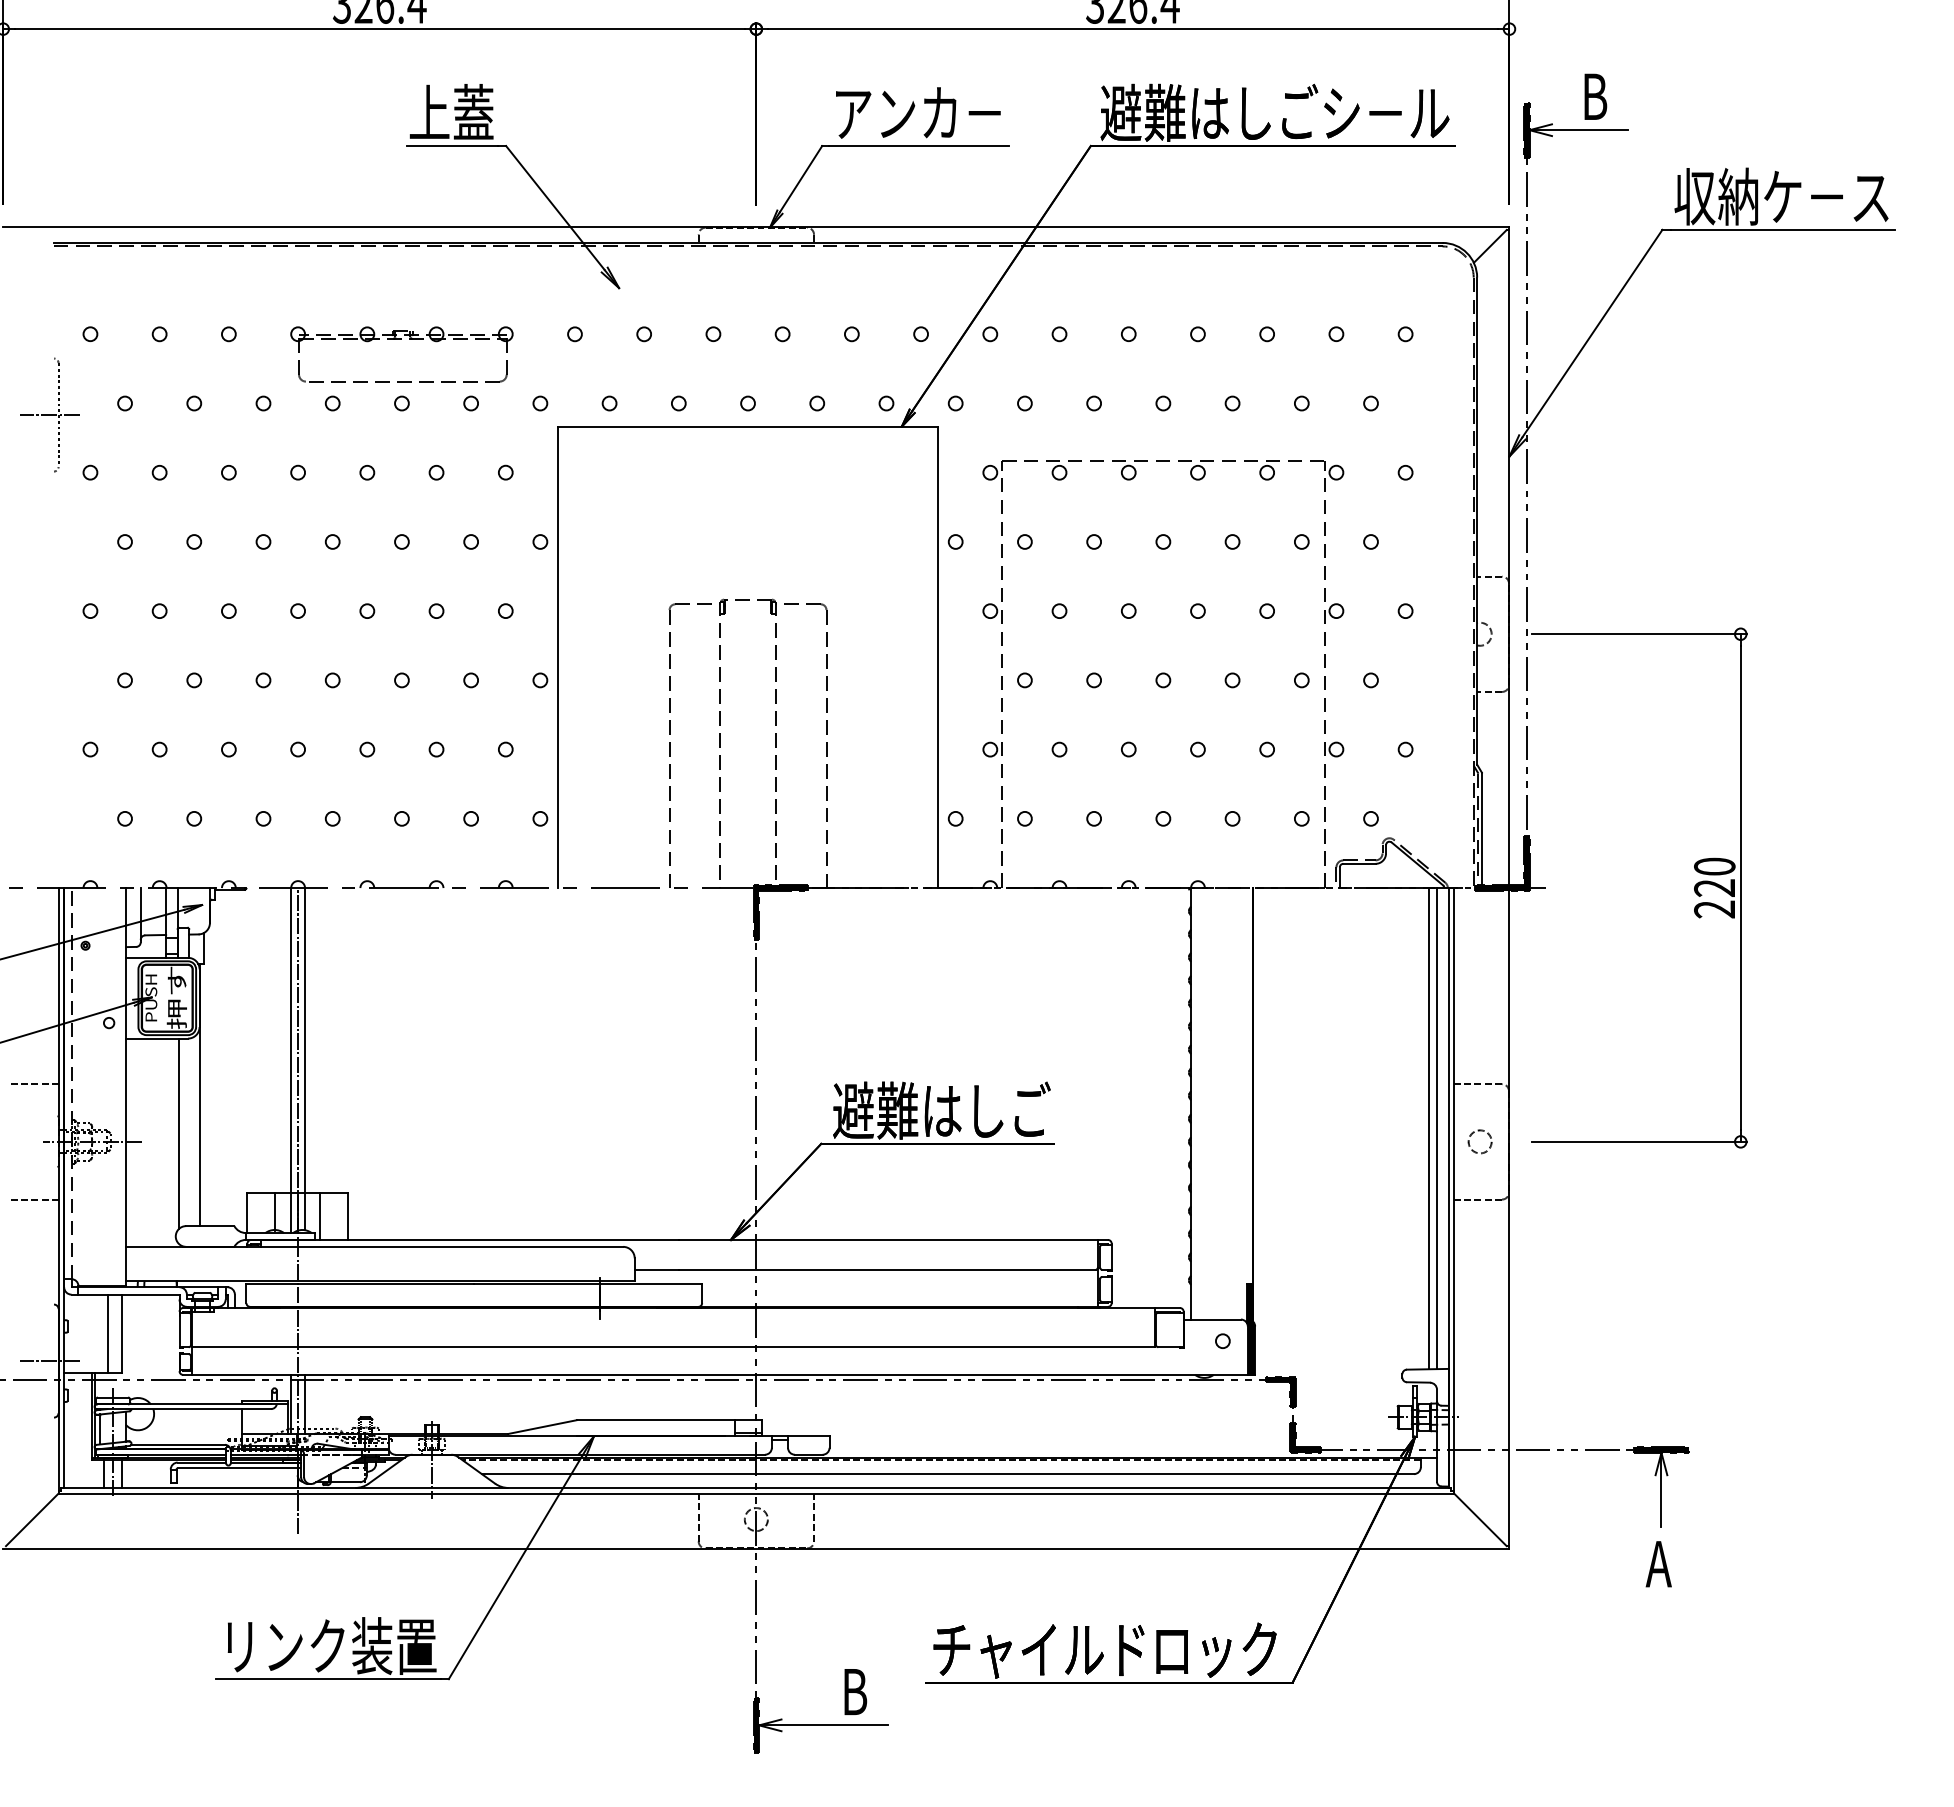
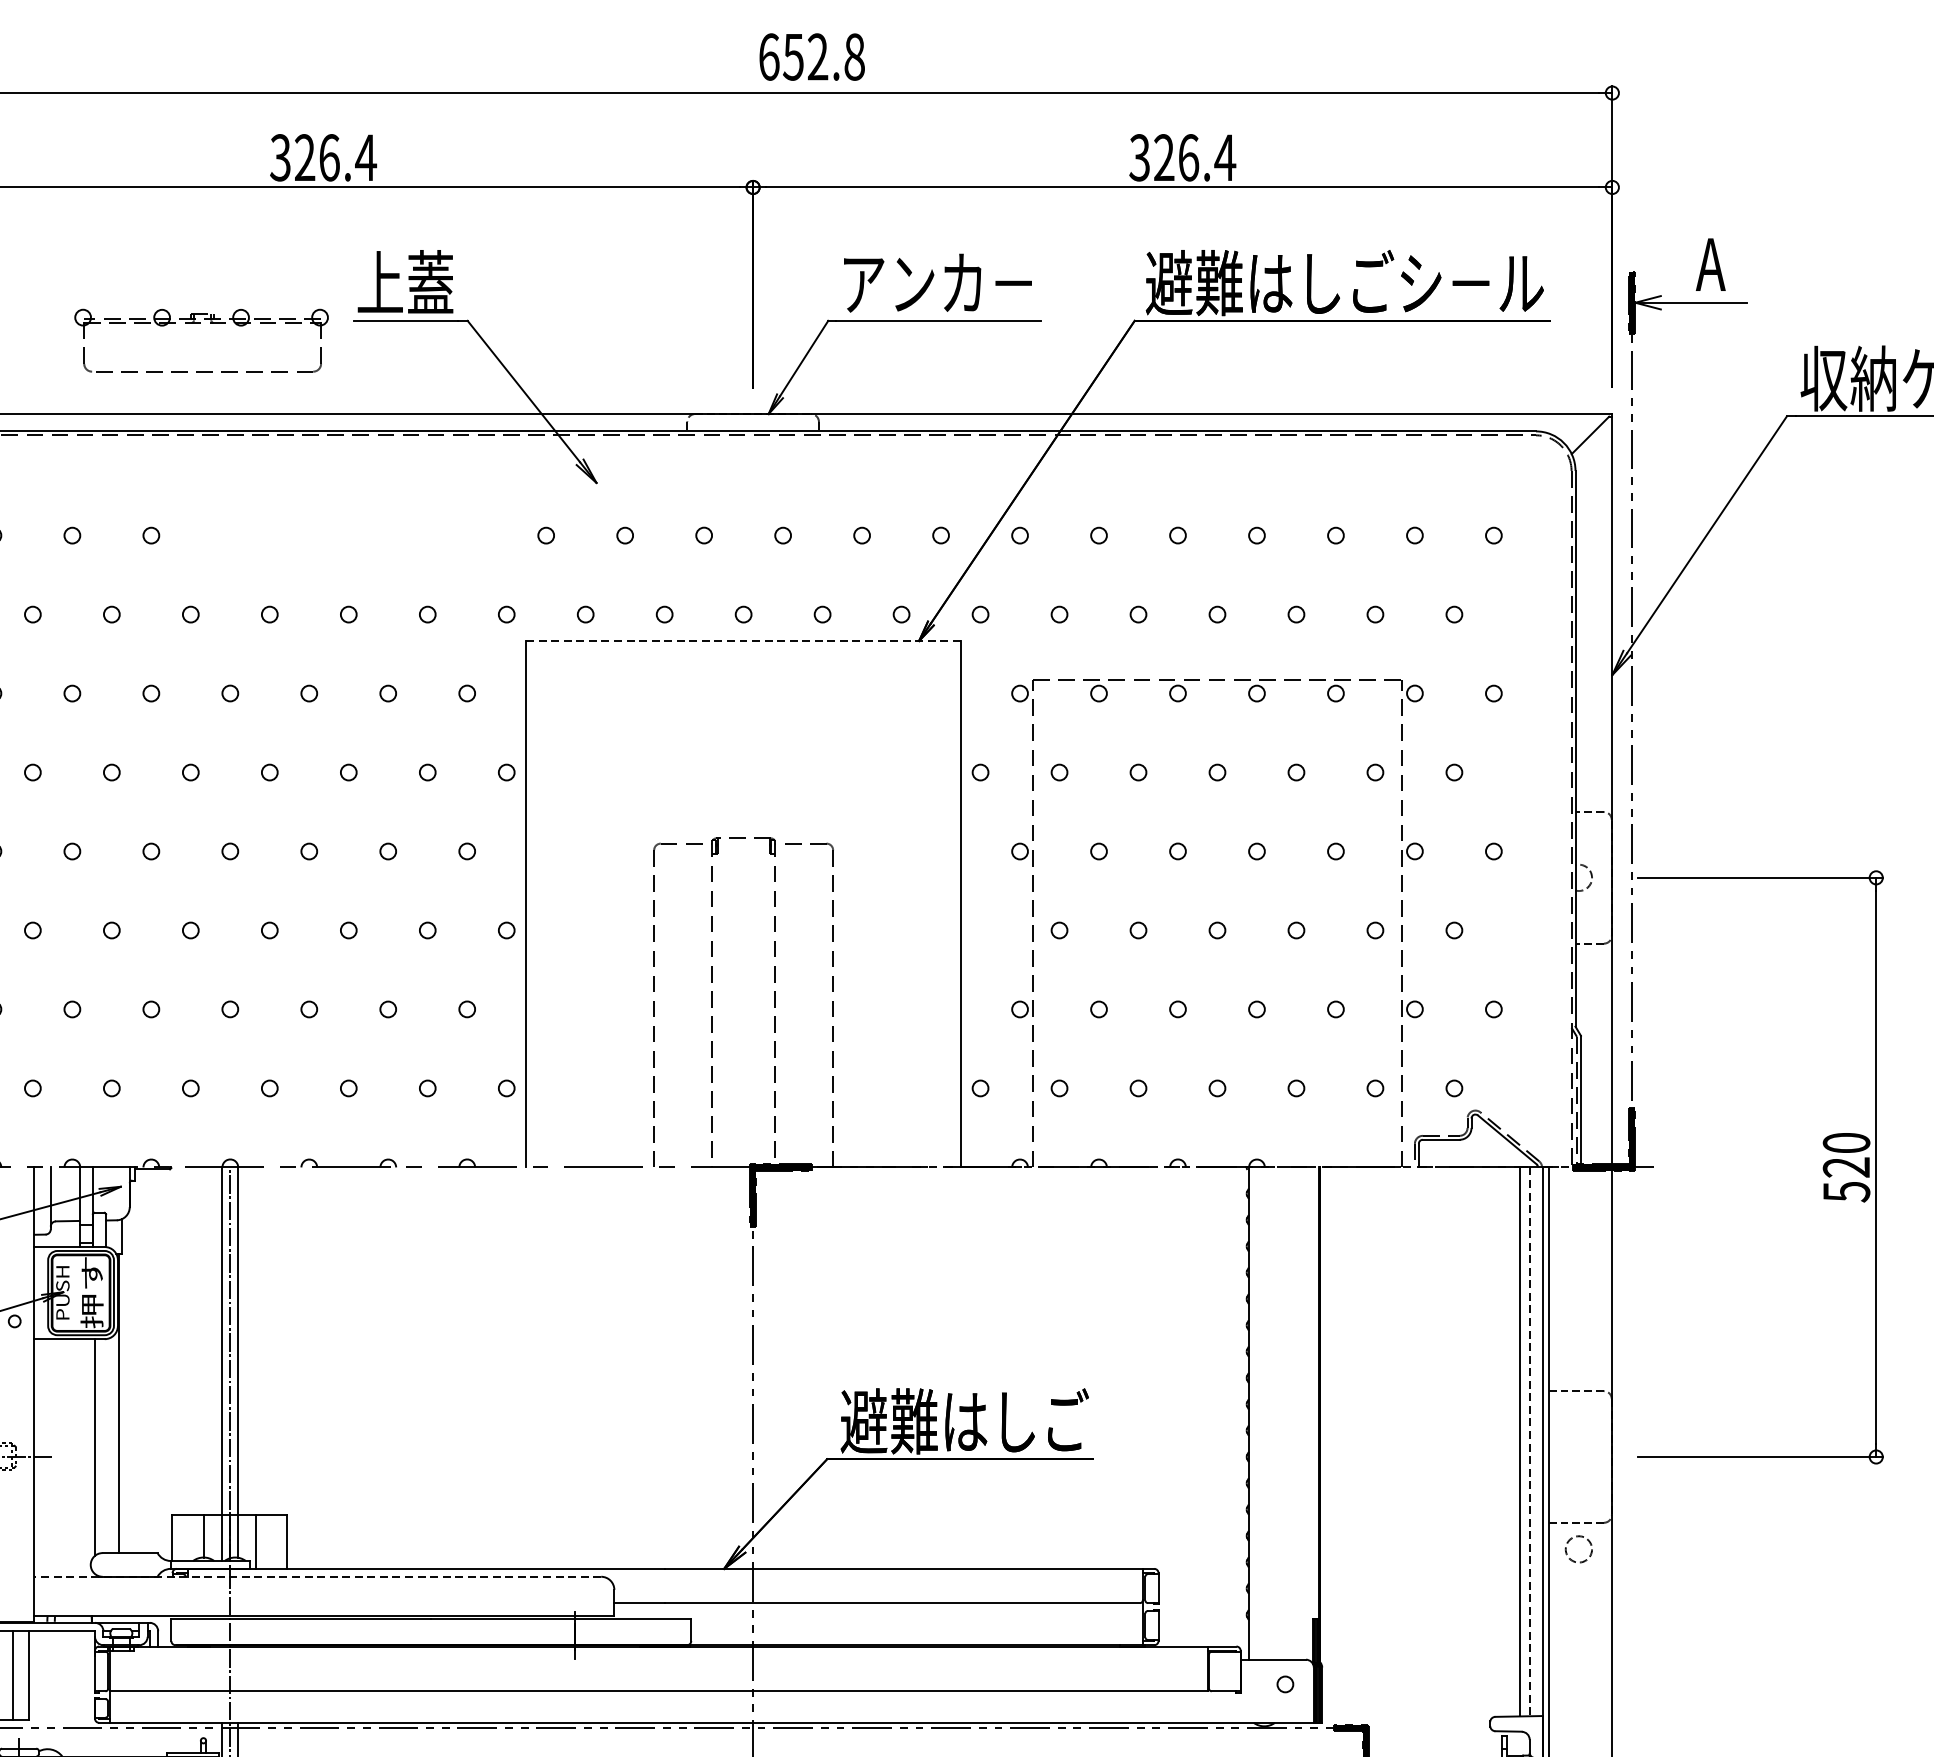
text: (1595, 96) -> (1710, 264), B -> A
part: (401, 339) -> (201, 323), moved
line: (747, 426) -> (743, 640), solid -> dashed
text: (1714, 909) -> (1846, 1191), 220 -> 520
line: (1437, 1128) -> (1530, 1441), solid -> dashed
circle: (1479, 1141) -> (1578, 1548), moved
line: (374, 1246) -> (317, 1576), solid -> dashed

